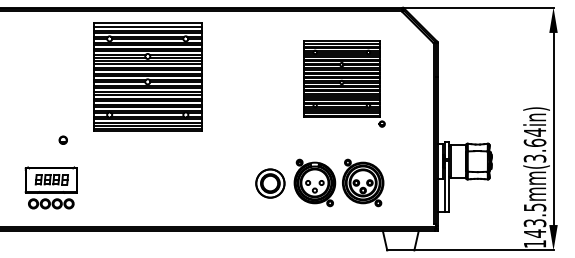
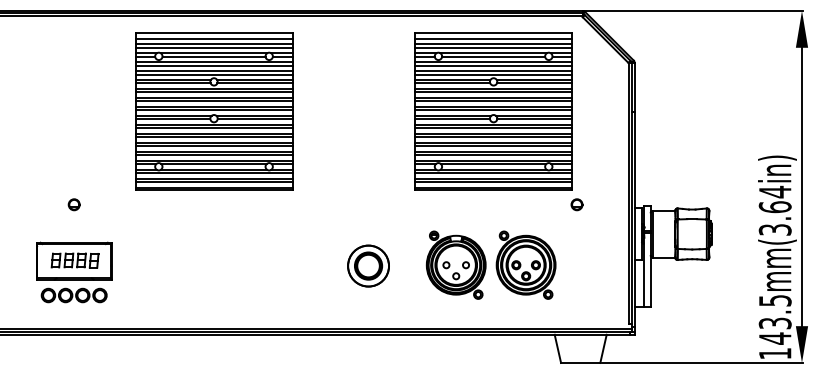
part: (344, 83) -> (499, 121), size x1.43
part: (62, 139) -> (73, 203), moved
part: (270, 183) -> (368, 265), moved

